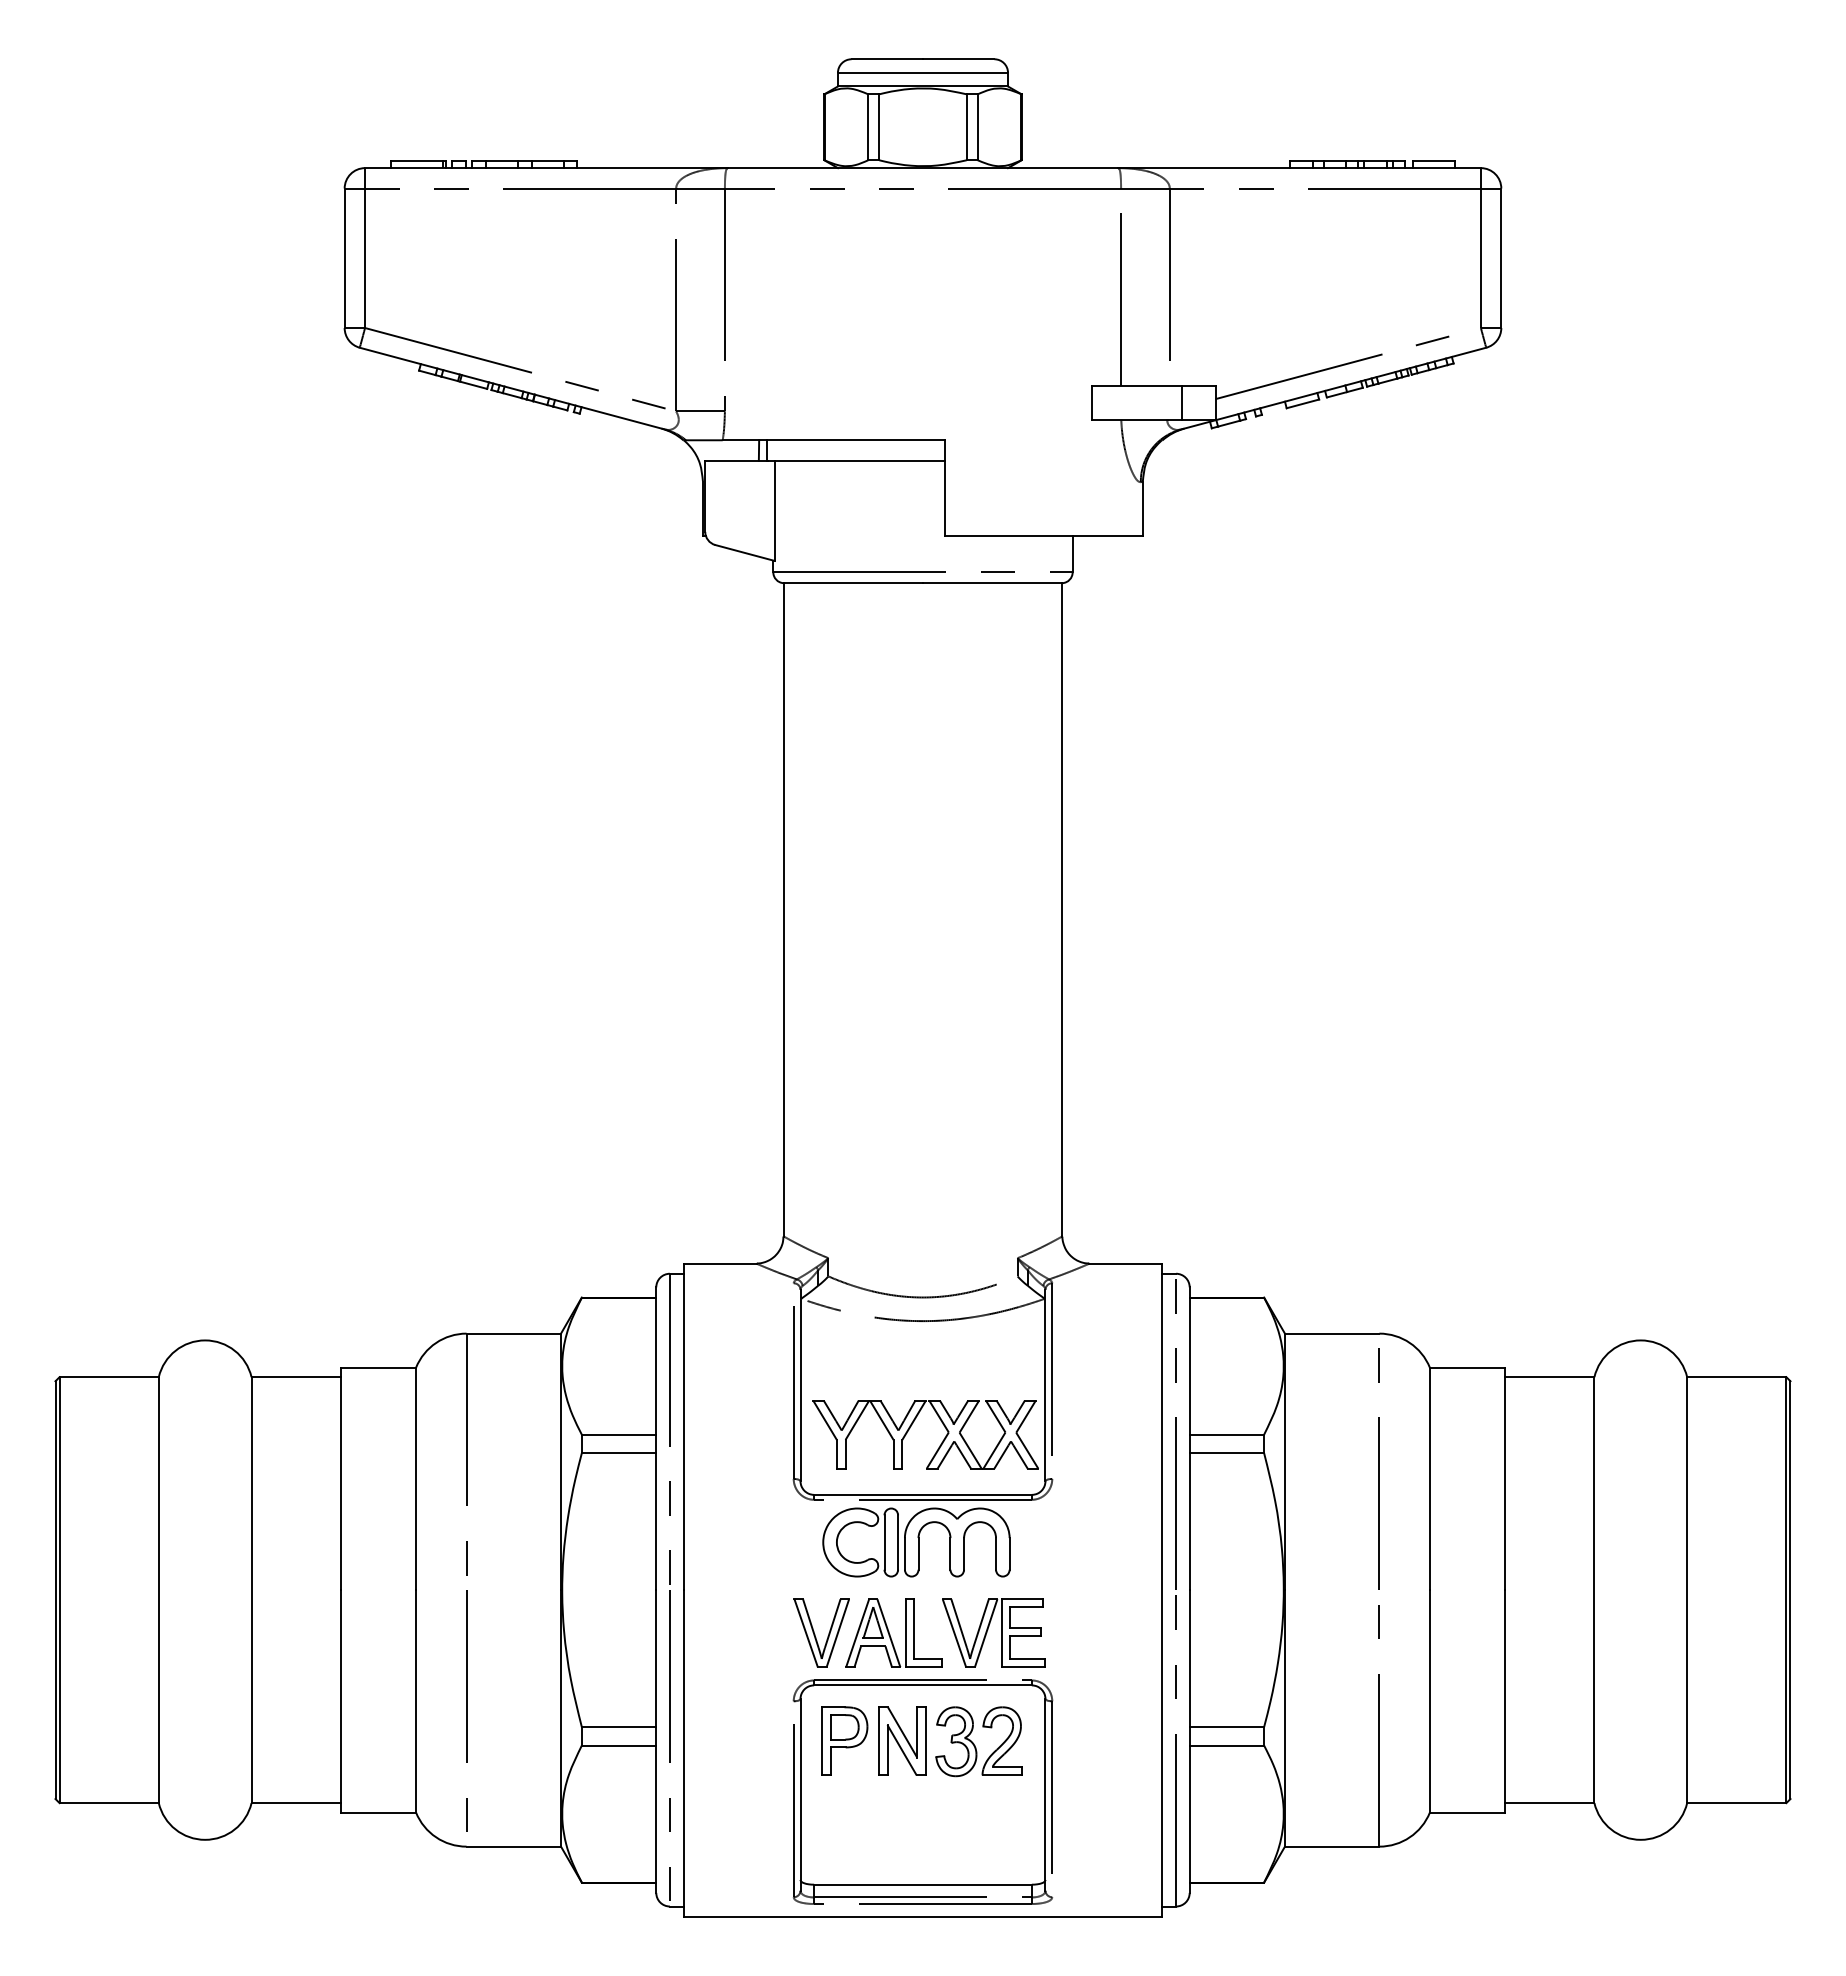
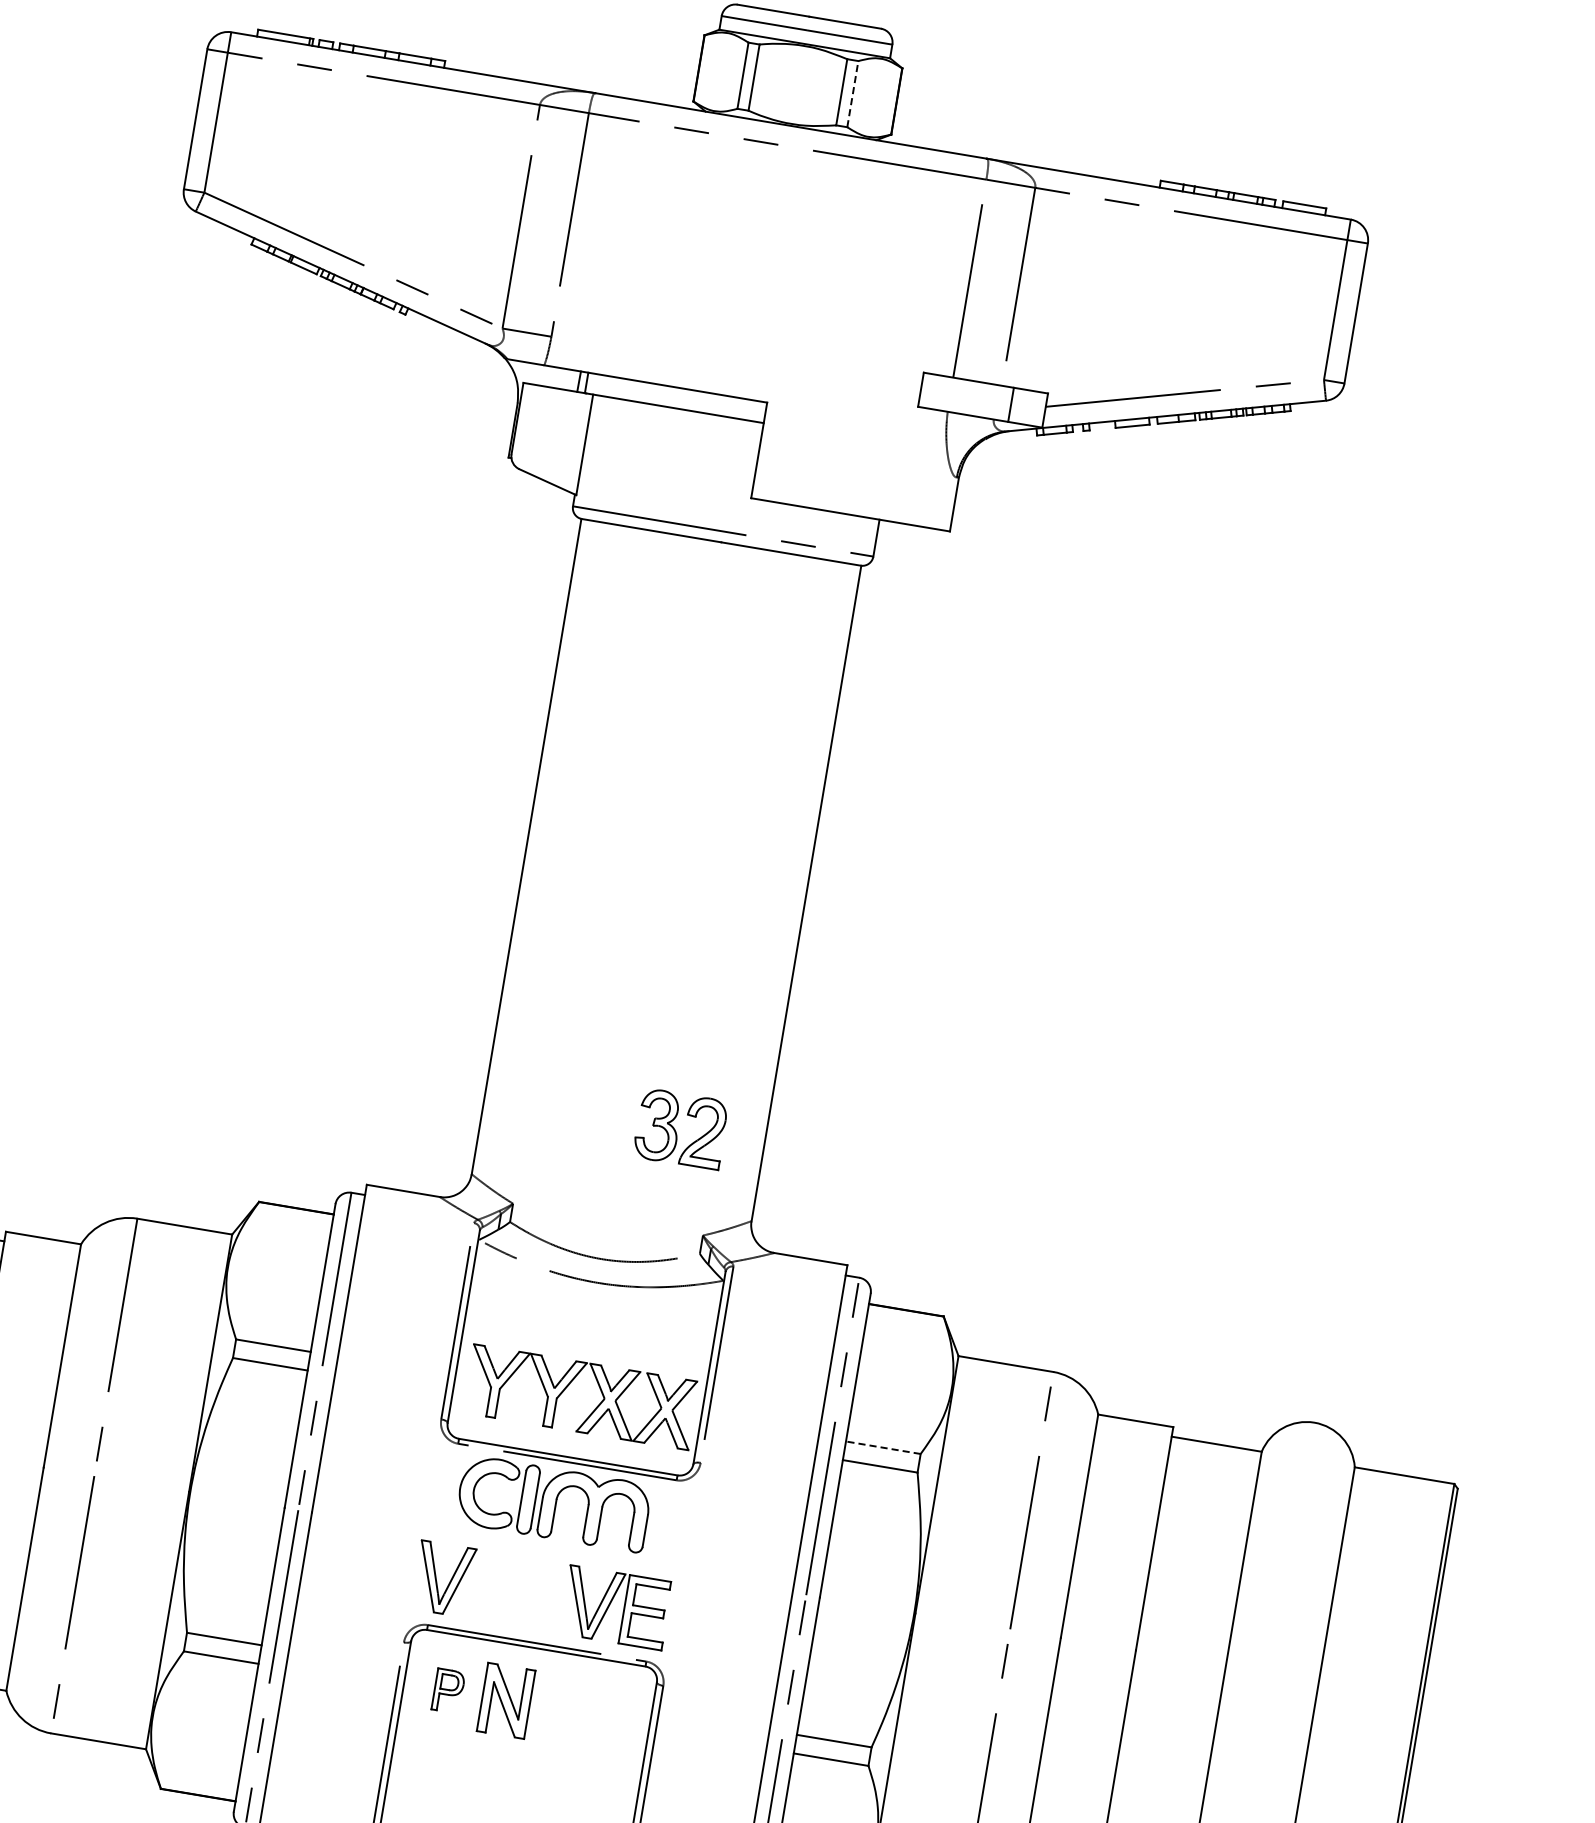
line: (977, 127) -> (852, 94), solid -> dashed
line: (1226, 1434) -> (882, 1447), solid -> dashed
part: (893, 1632) -> (515, 1590), removed
part: (844, 1740) -> (448, 1690), size x0.6
part: (978, 1741) -> (680, 1128), moved

